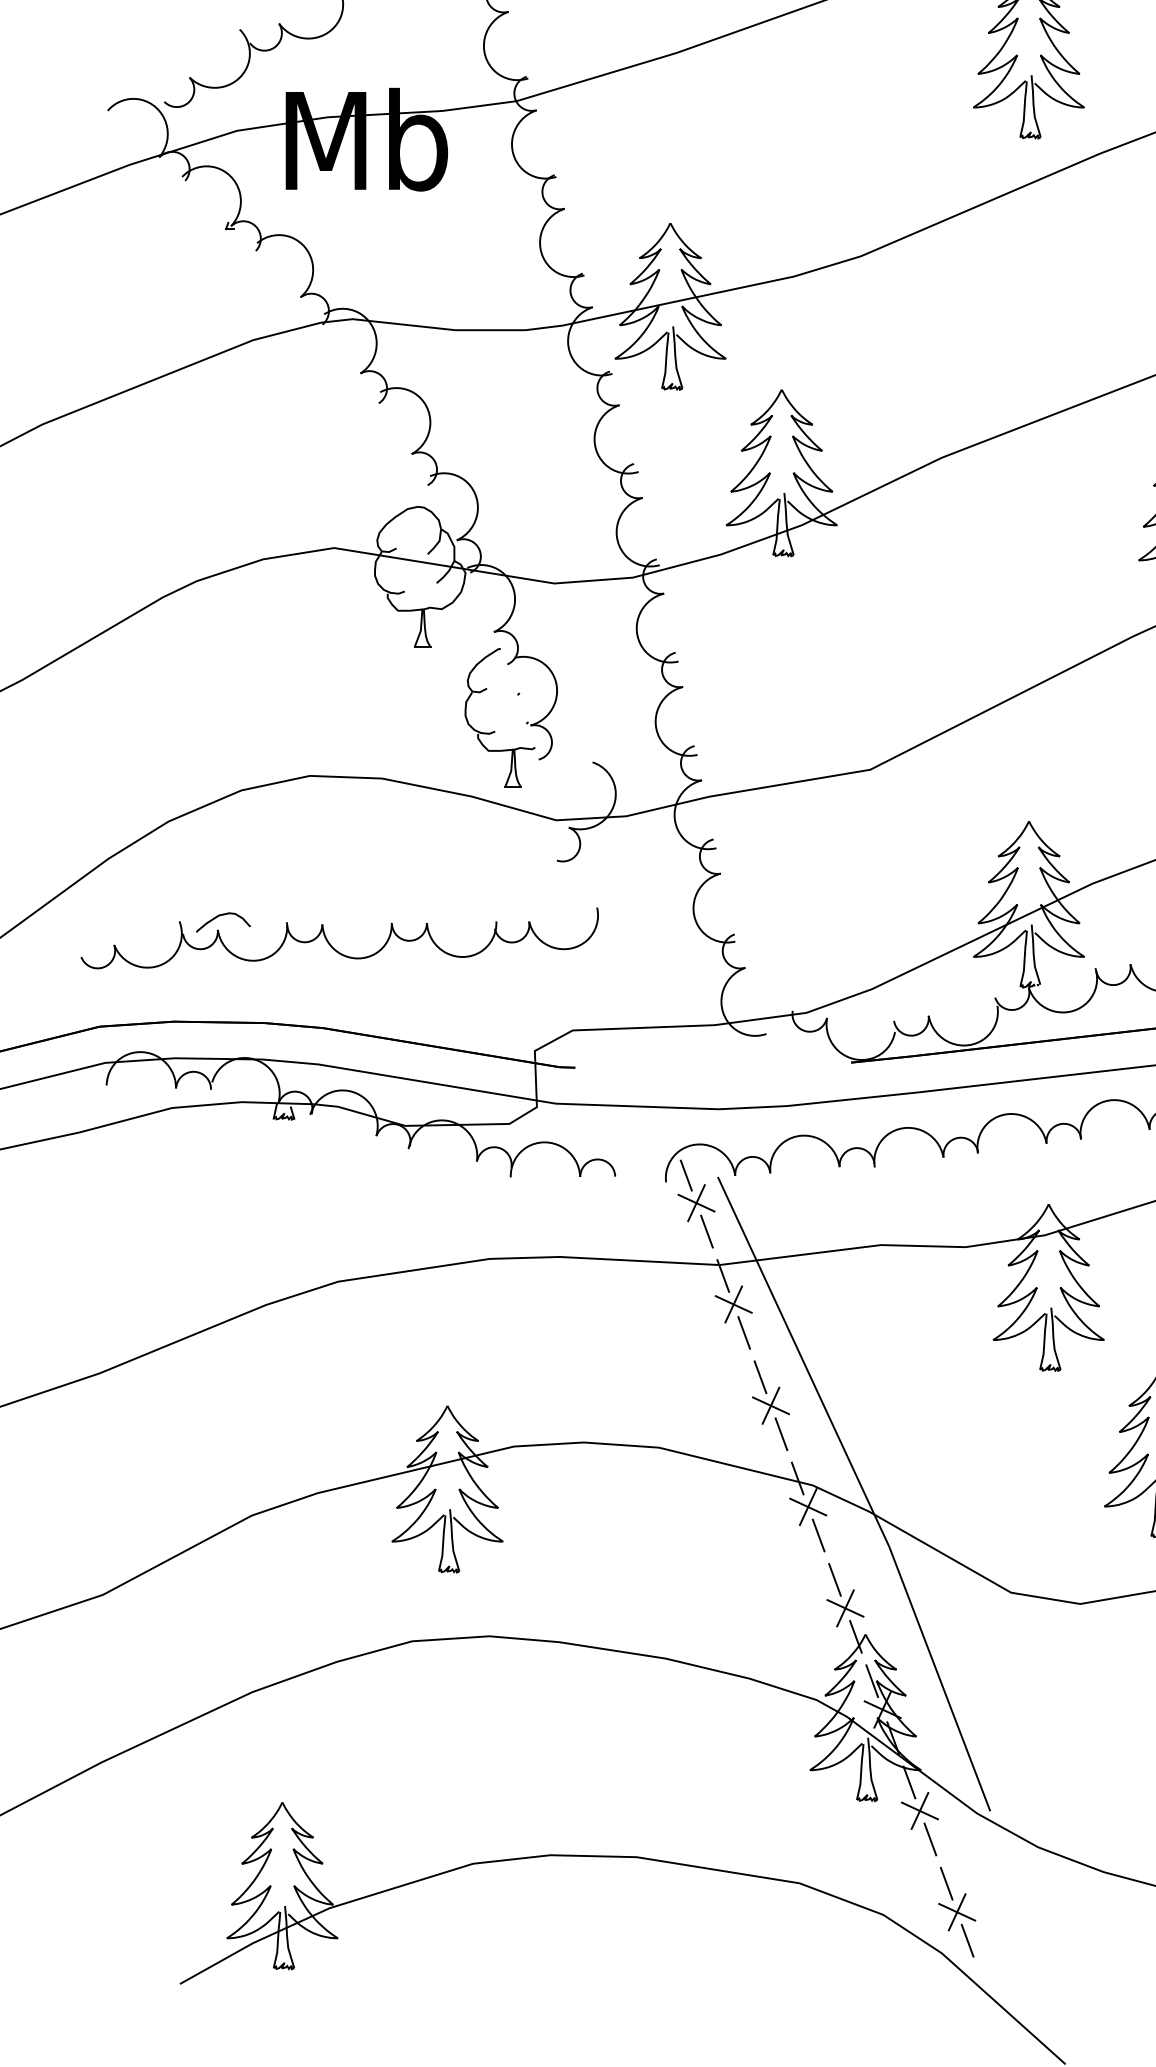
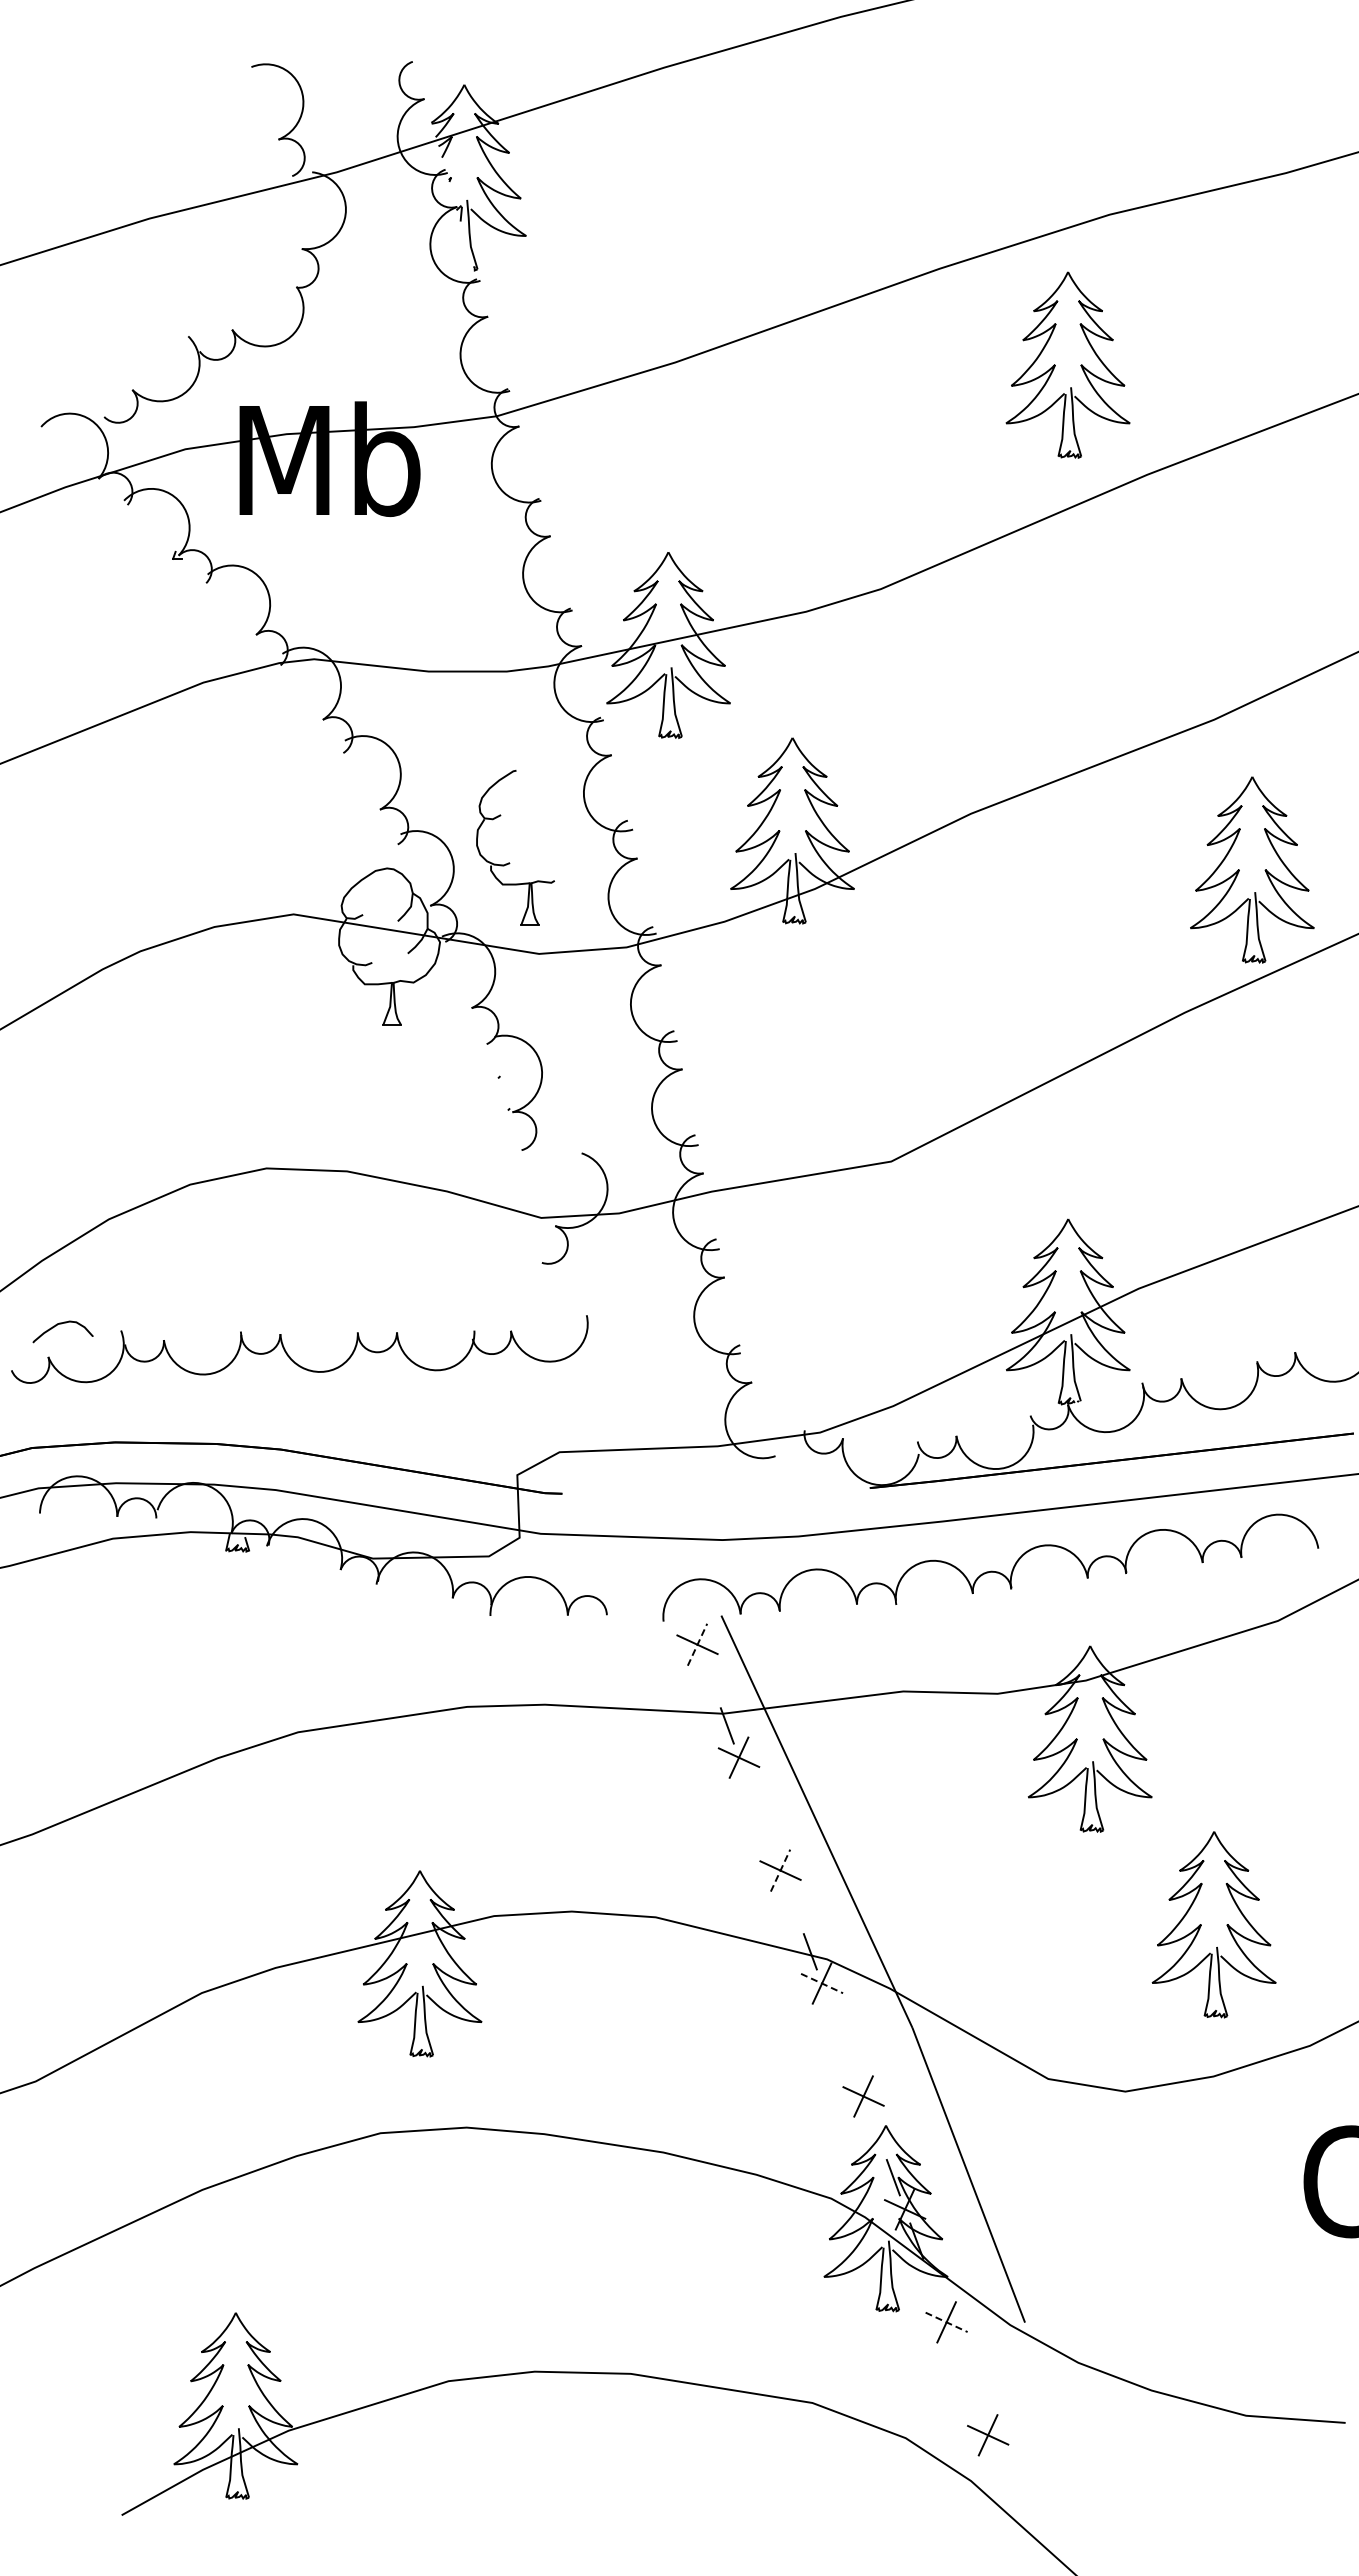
part: (494, 731) -> (509, 862), moved
curve: (221, 915) -> (61, 1324), moved
line: (686, 1175) -> (686, 1613), removed
line: (696, 1202) -> (697, 1644), solid -> dashed
line: (706, 1231) -> (708, 1676), removed
line: (744, 1332) -> (750, 1788), removed
line: (760, 1376) -> (768, 1838), removed
line: (770, 1405) -> (780, 1870), solid -> dashed
line: (780, 1434) -> (791, 1902), removed
line: (808, 1507) -> (822, 1983), solid -> dashed
line: (818, 1534) -> (833, 2014), removed
line: (834, 1579) -> (851, 2064), removed
line: (855, 1636) -> (874, 2127), removed
line: (909, 1782) -> (934, 2290), removed
line: (920, 1811) -> (947, 2322), solid -> dashed
line: (929, 1838) -> (957, 2353), removed
line: (945, 1883) -> (975, 2403), removed
line: (967, 1940) -> (999, 2466), removed

